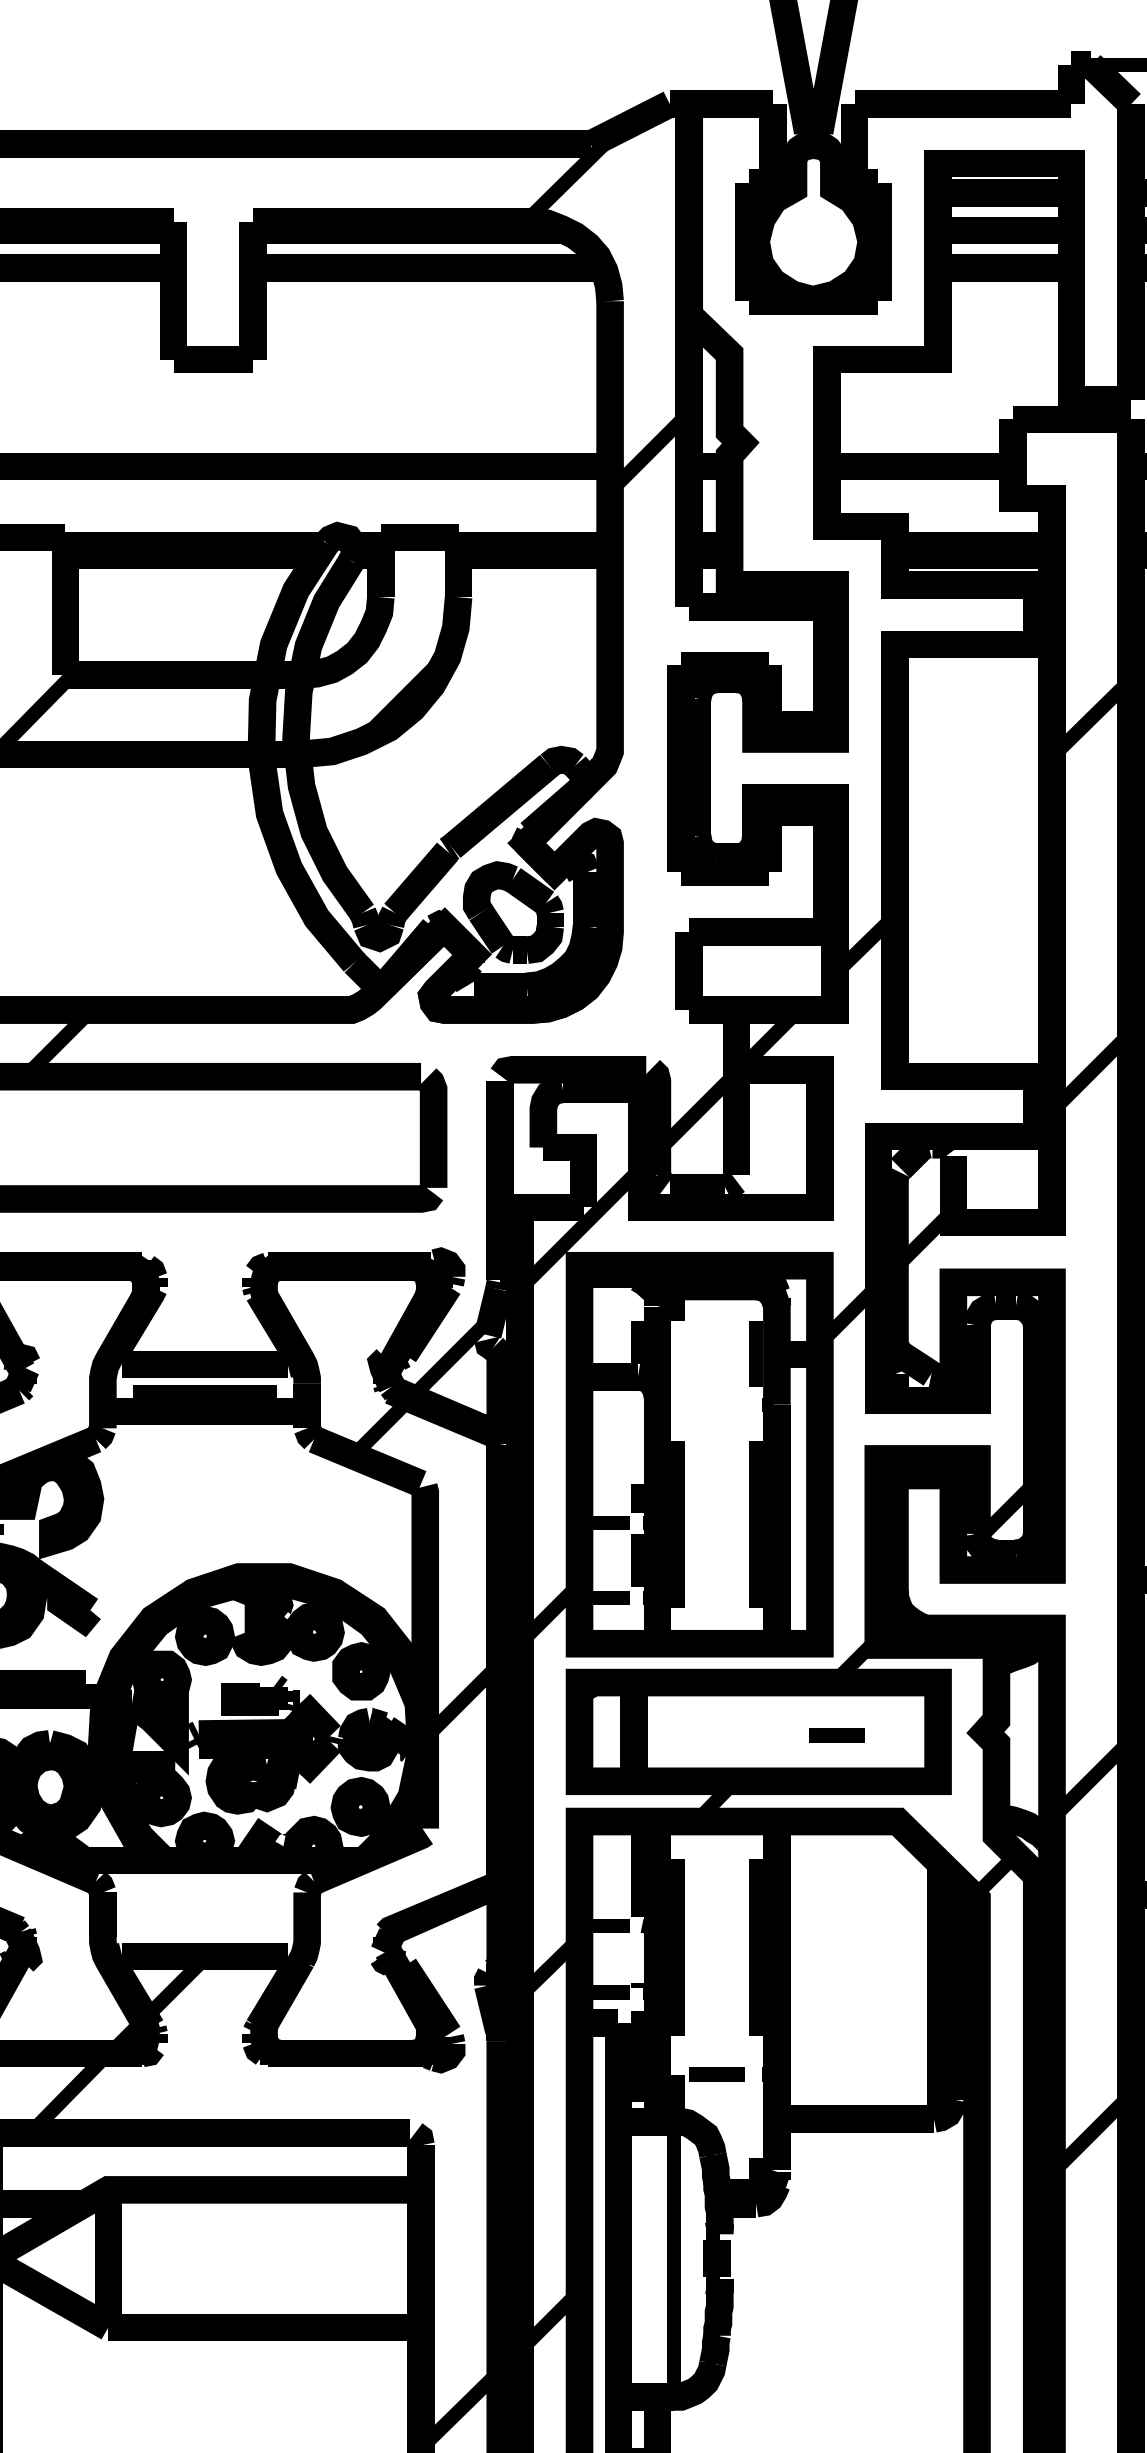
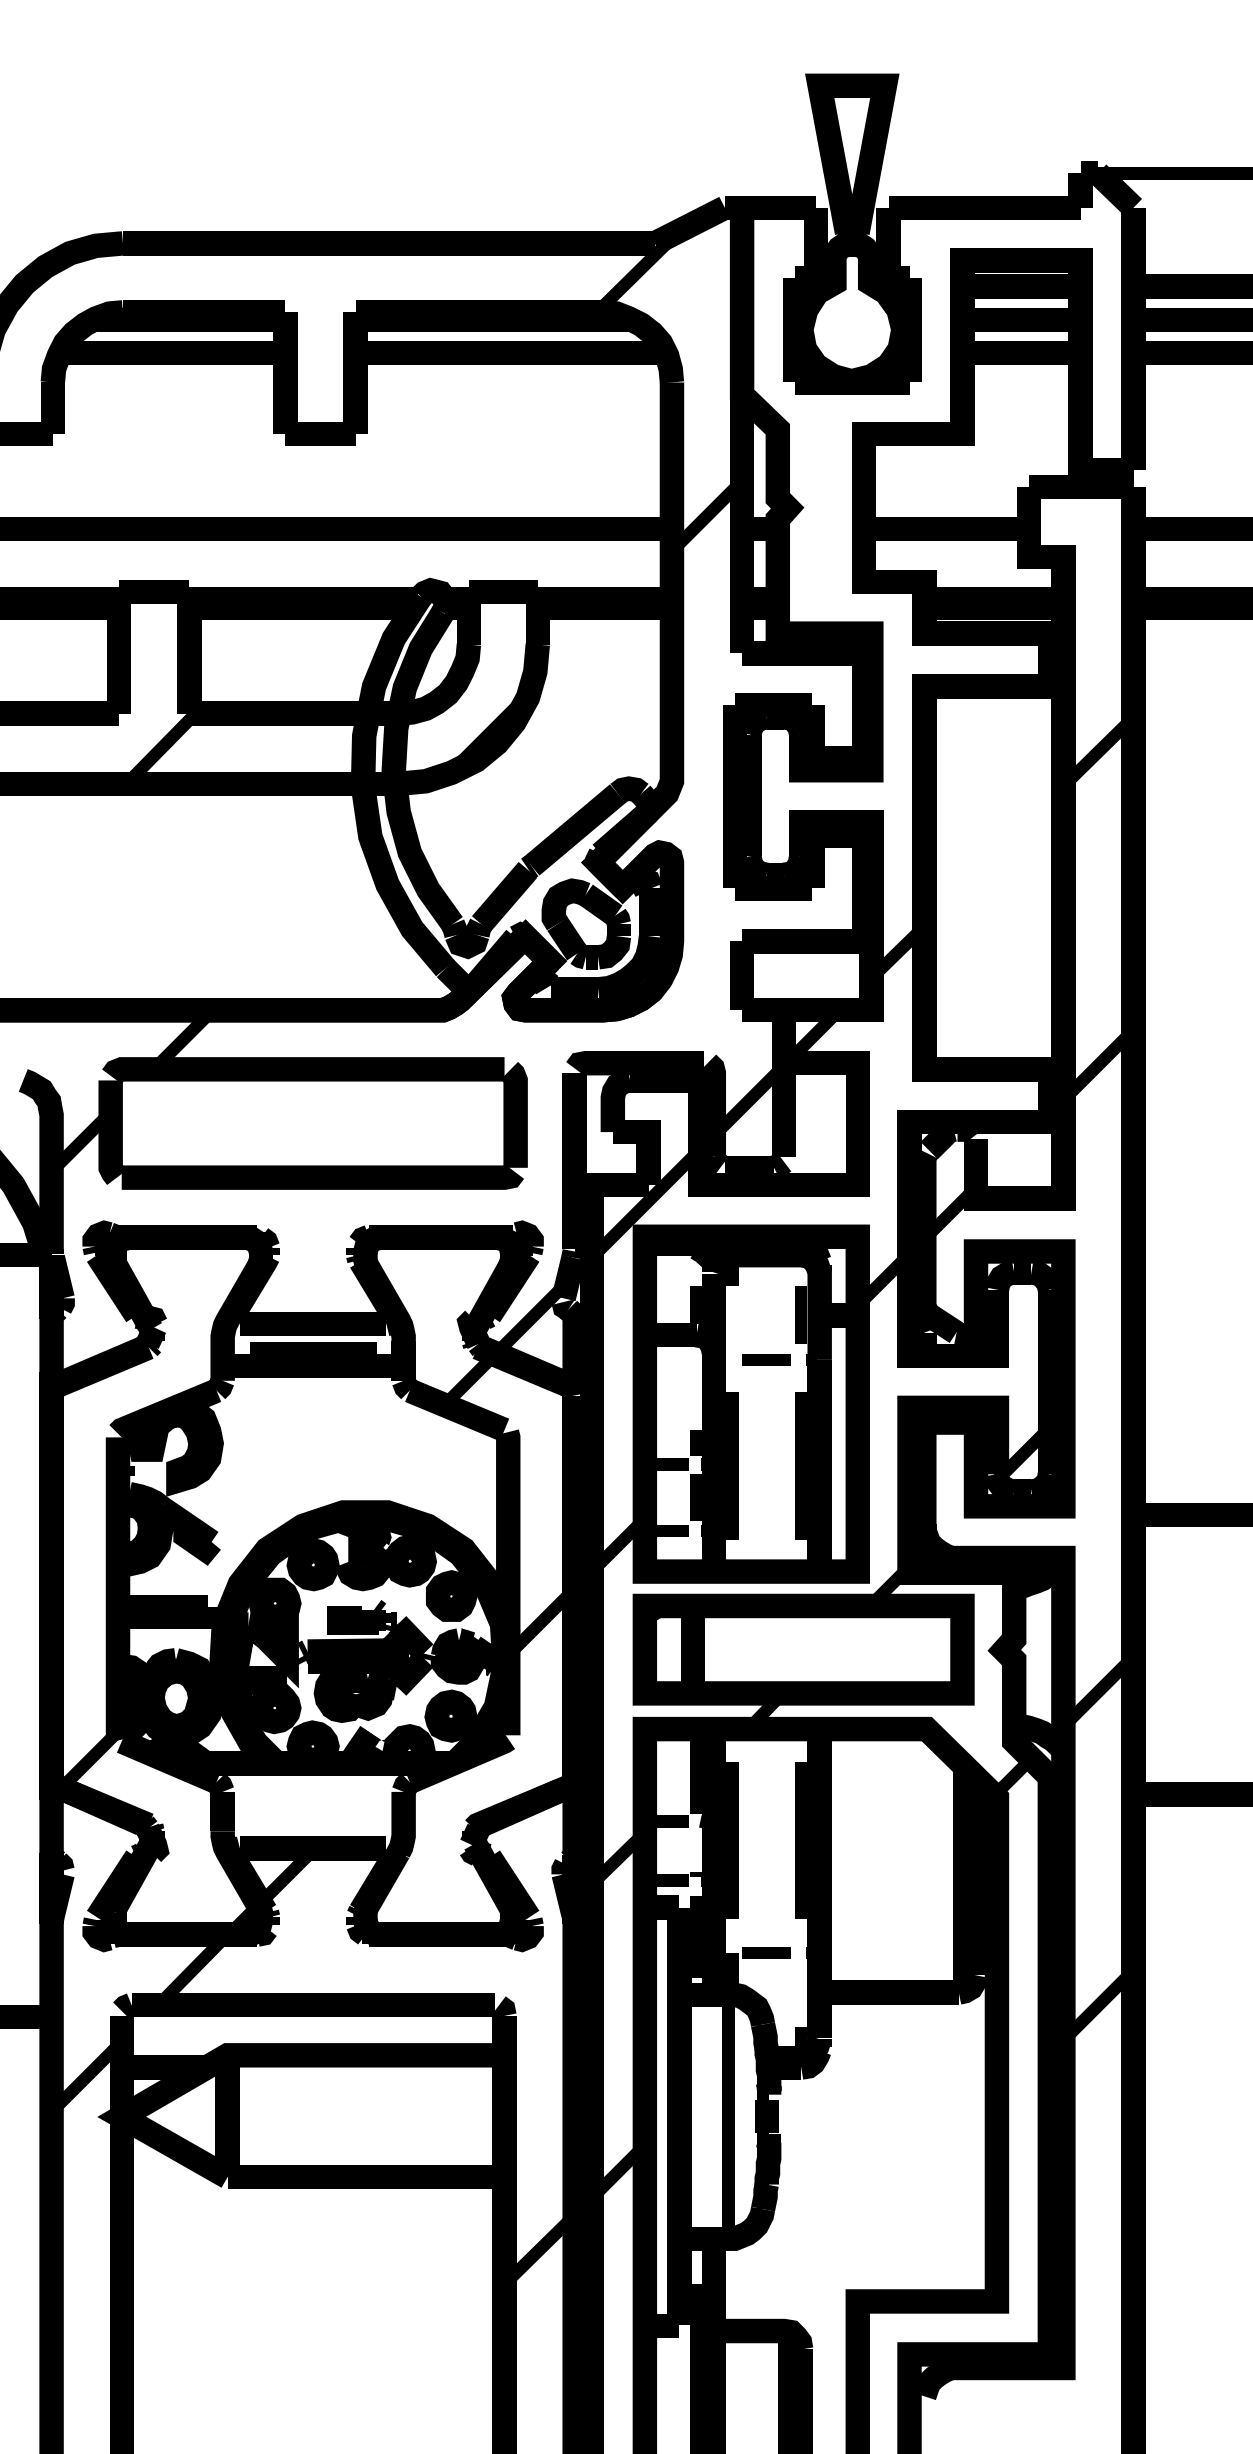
line: (836, 1735) -> (766, 1359), moved

